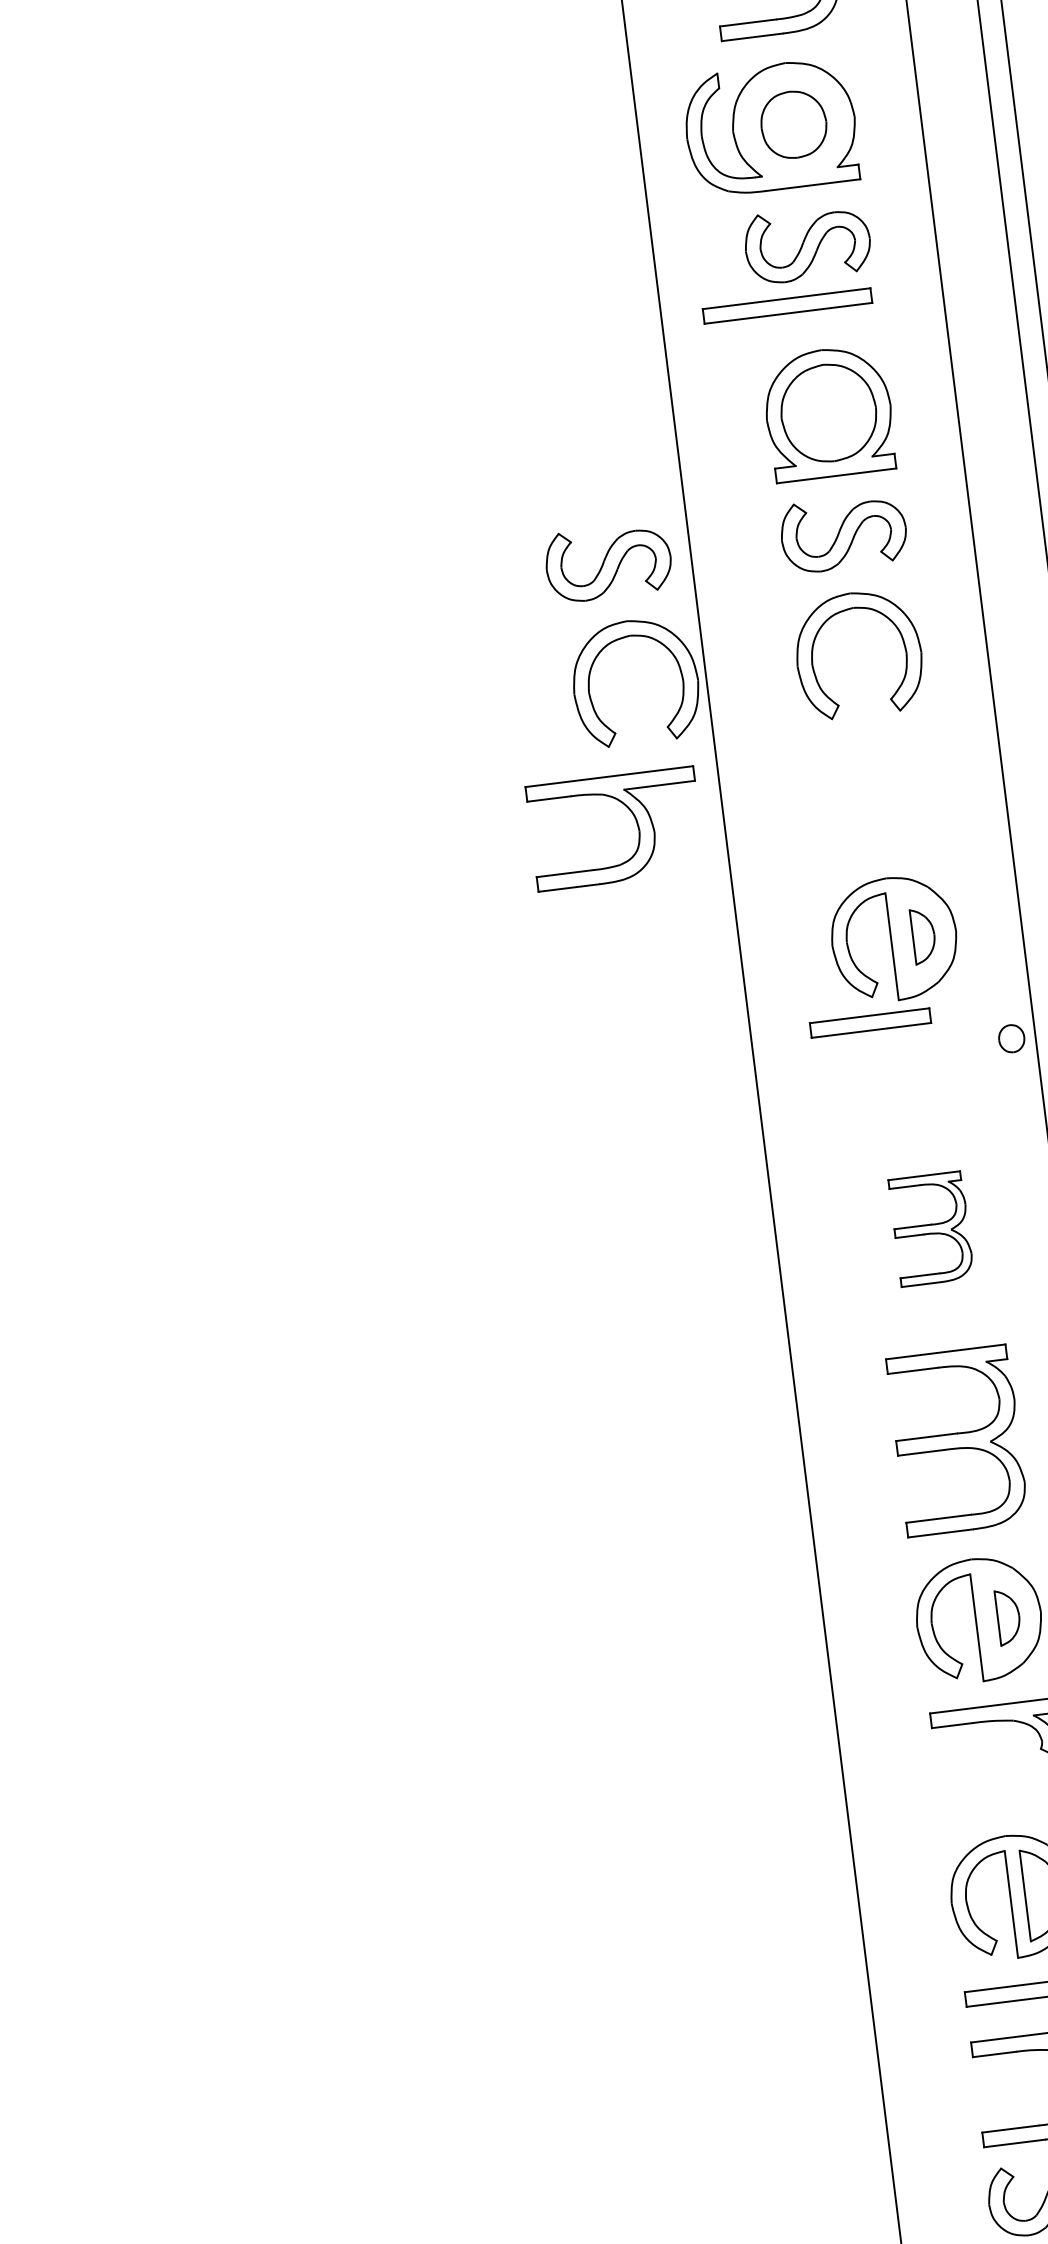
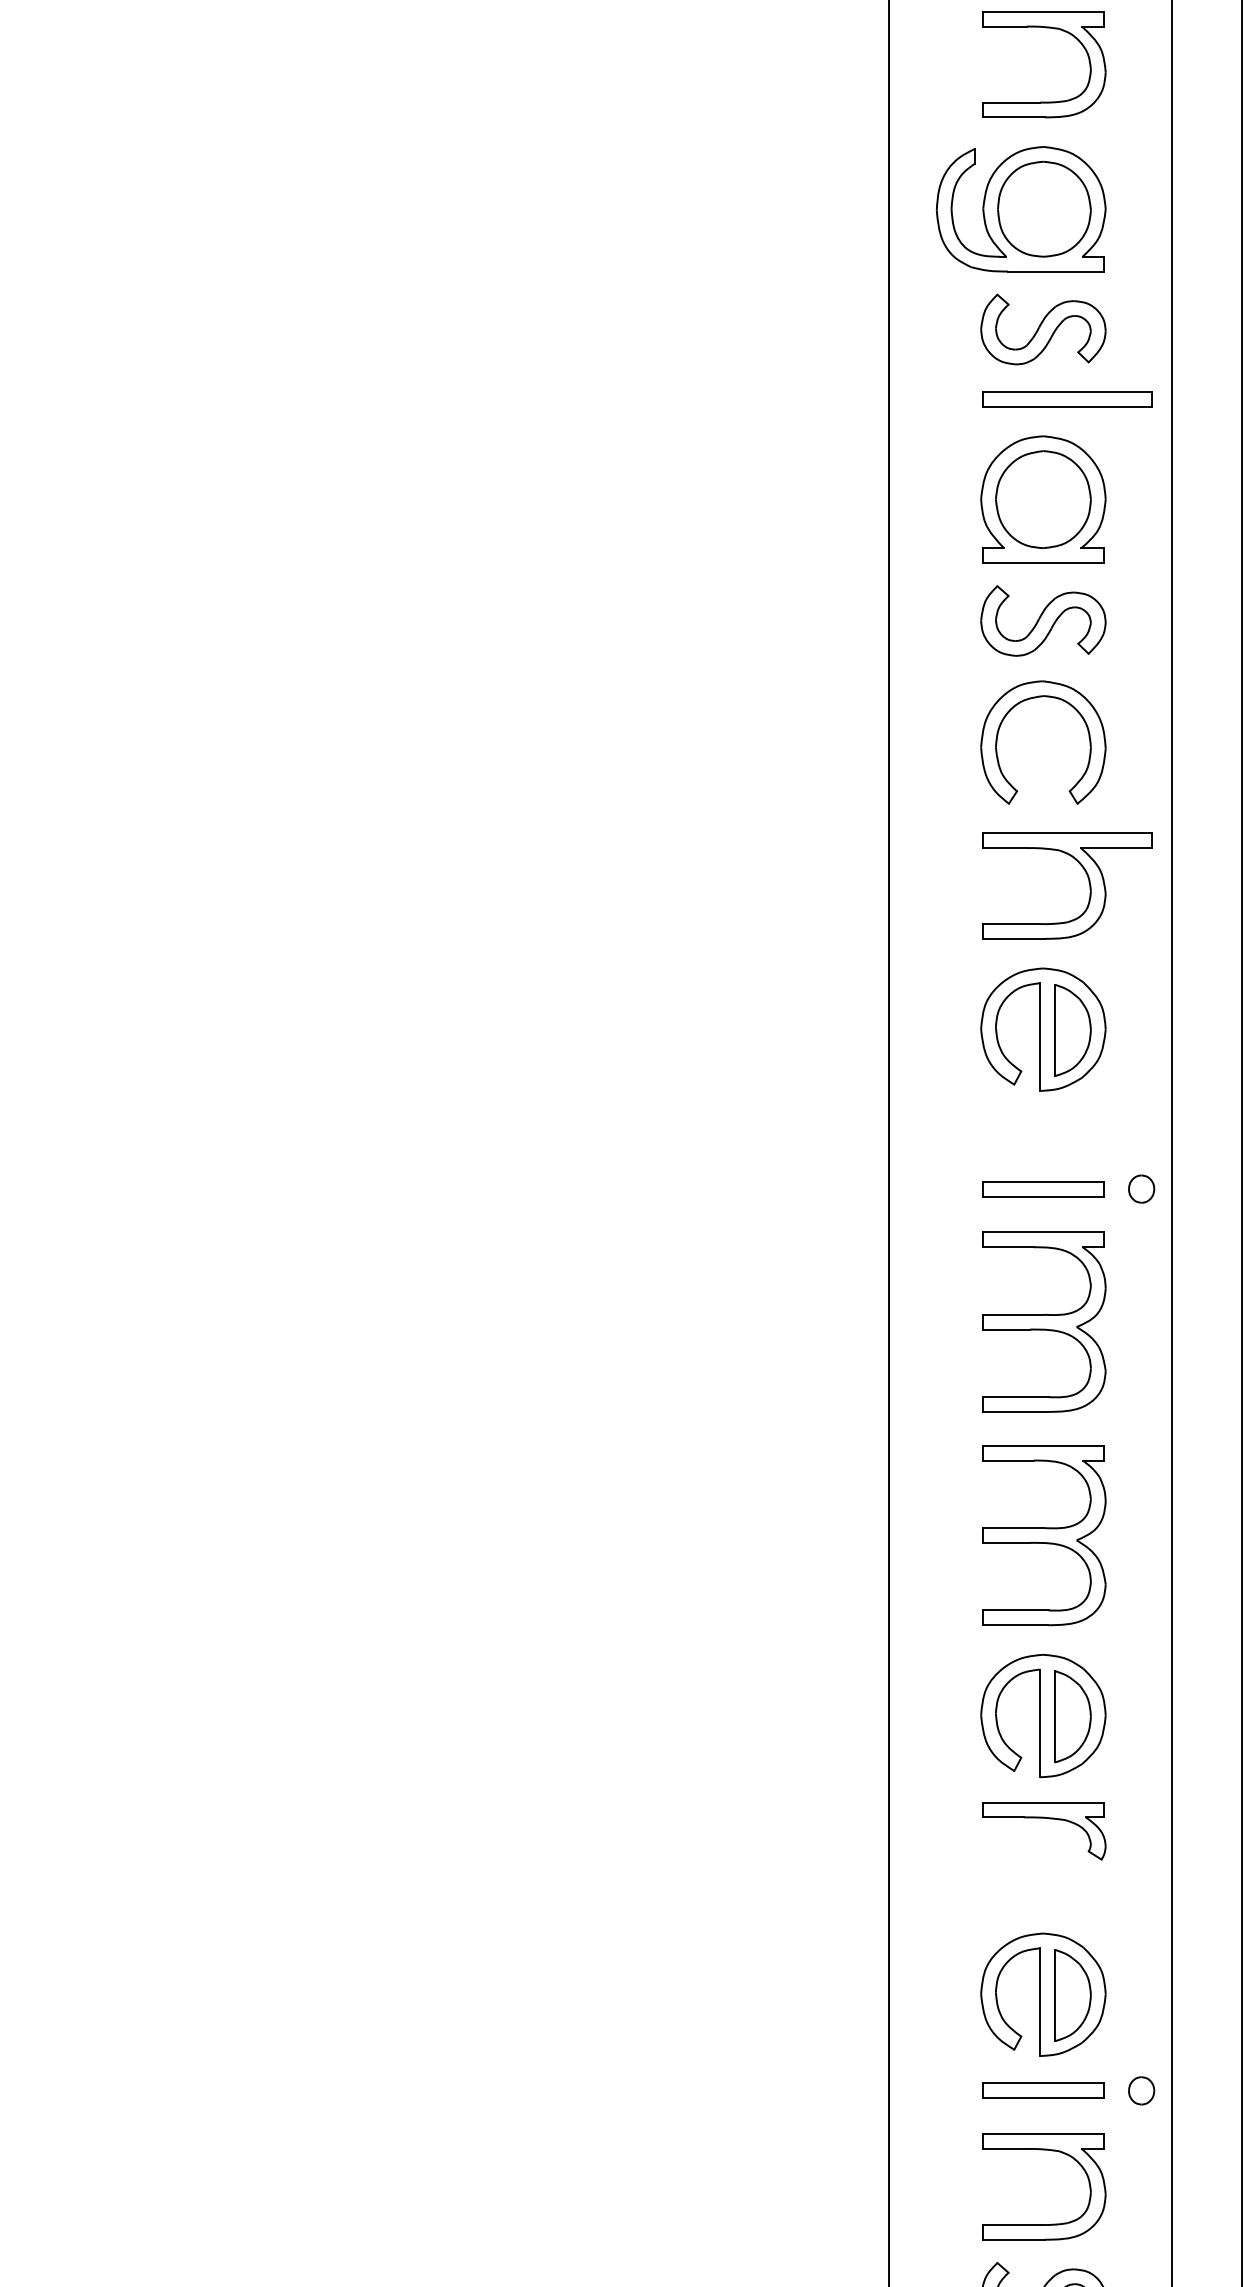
part: (793, 124) -> (1044, 208), size x1.43
part: (787, 306) -> (1067, 399), moved
part: (608, 562) -> (806, 620), removed
part: (623, 639) -> (811, 698), removed
part: (634, 819) -> (1087, 878), moved
part: (923, 936) -> (1072, 1030), size x1.67
part: (870, 1023) -> (1043, 1189), moved
part: (1011, 1038) -> (1141, 1188), moved
part: (931, 1228) -> (1044, 1321), size x1.67
part: (1008, 1616) -> (1072, 1716), size x1.67

